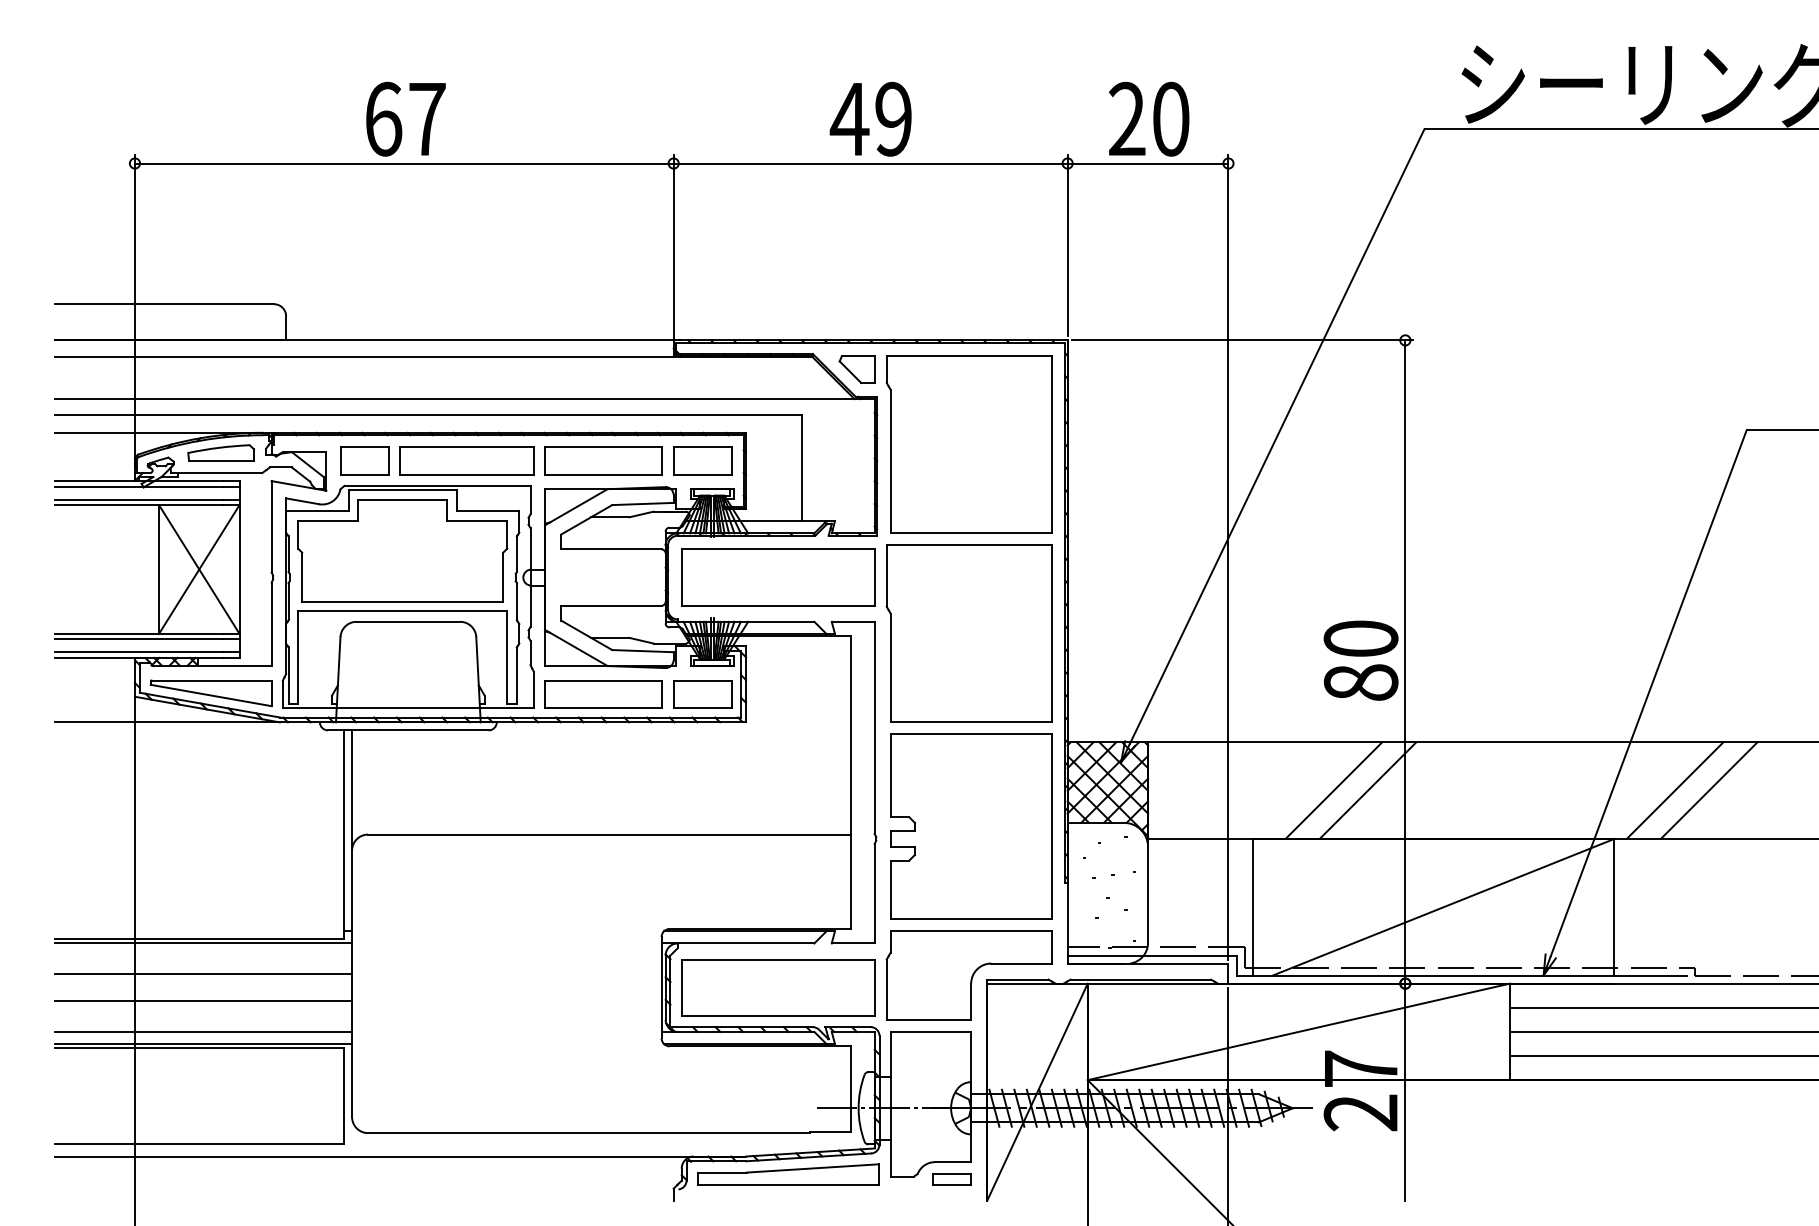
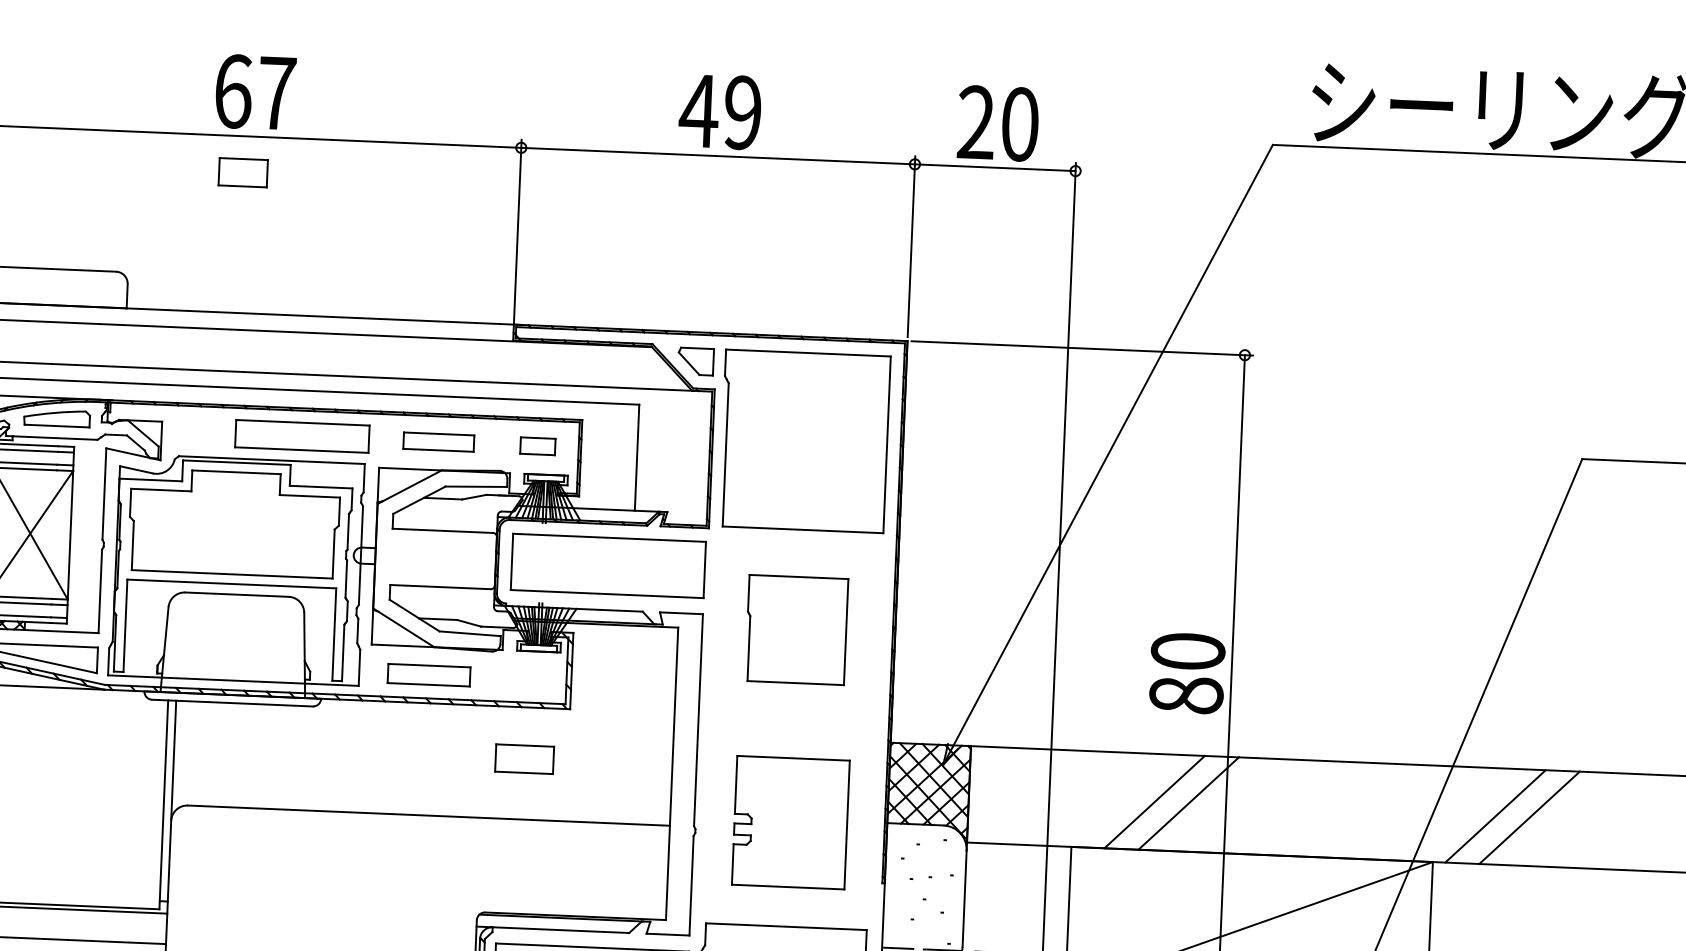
part: (364, 460) -> (242, 172), moved
part: (603, 460) -> (438, 441), size x0.6
part: (702, 460) -> (537, 445), size x0.6
part: (968, 633) -> (796, 629), size x0.6
part: (603, 694) -> (428, 675), size x0.7
part: (702, 694) -> (524, 759), moved
part: (971, 826) -> (791, 822), size x0.7

